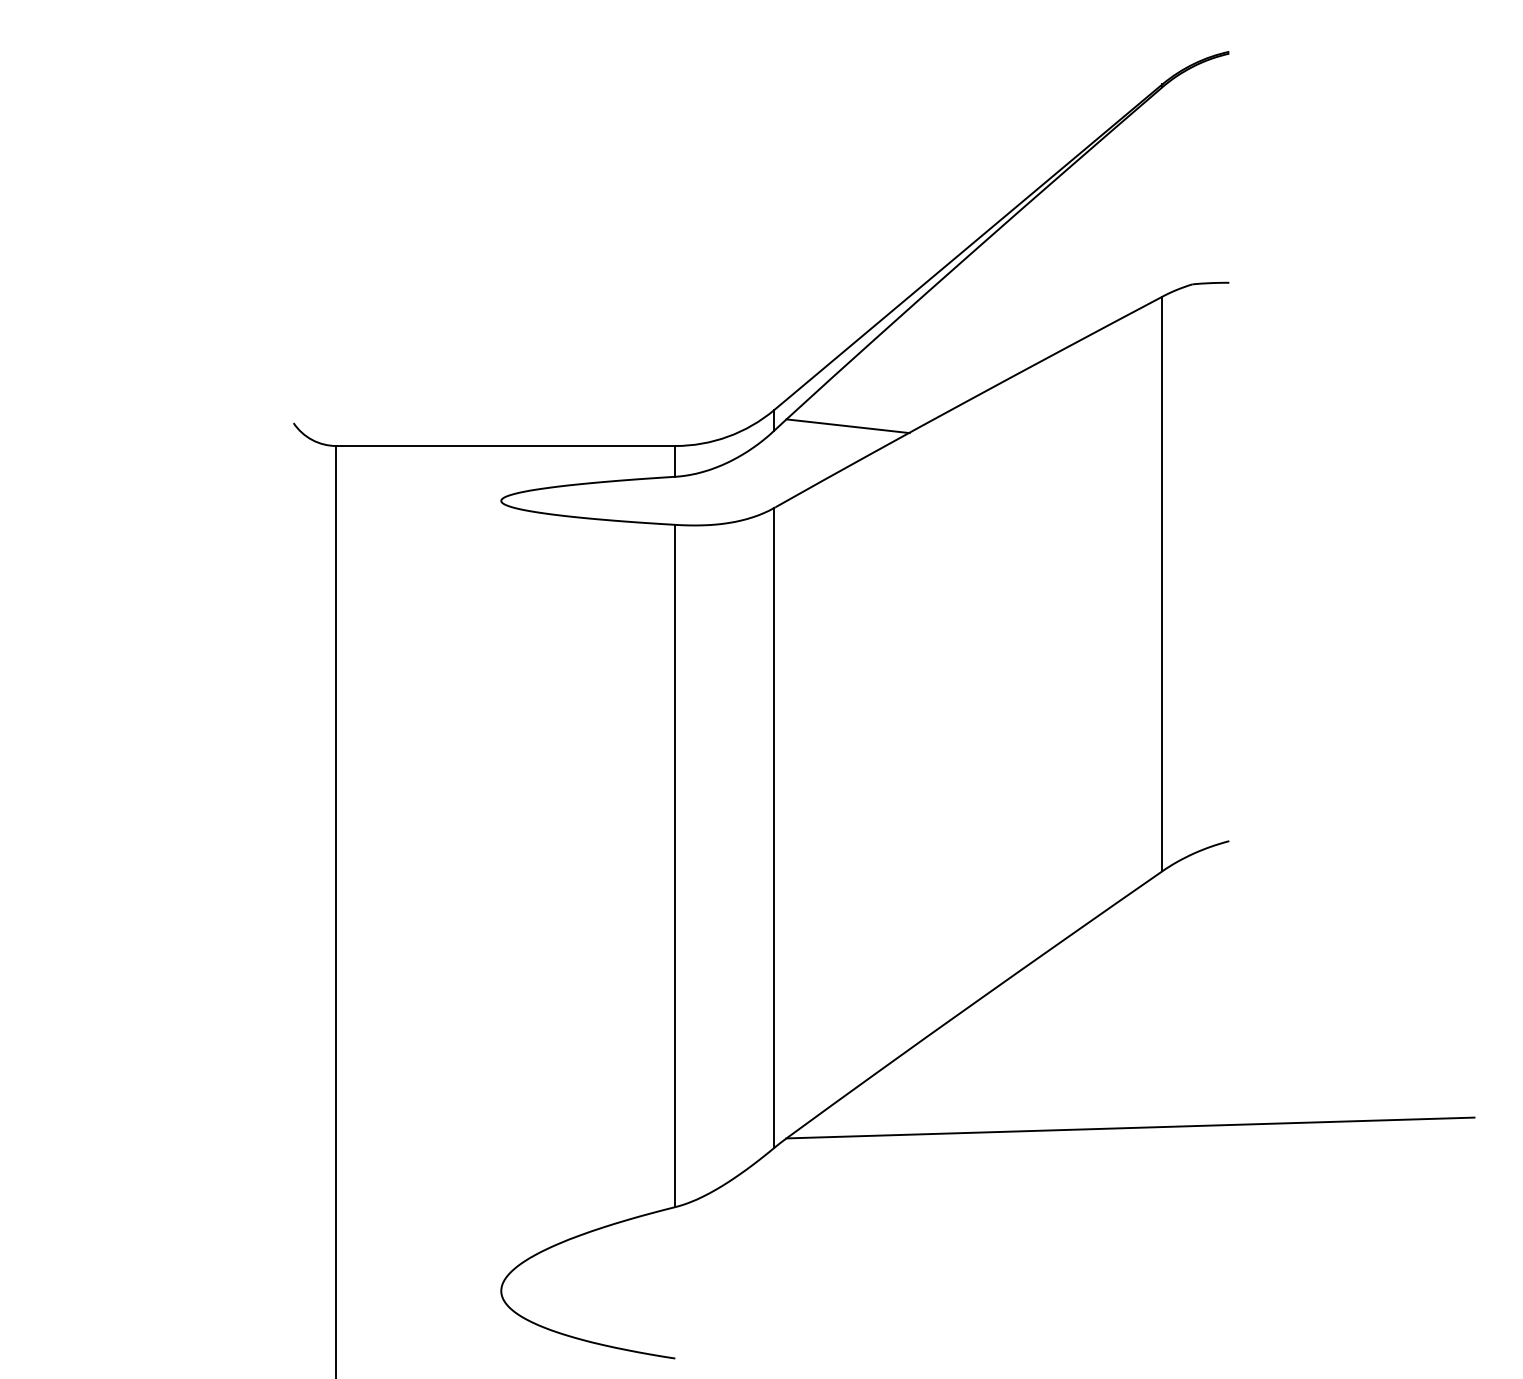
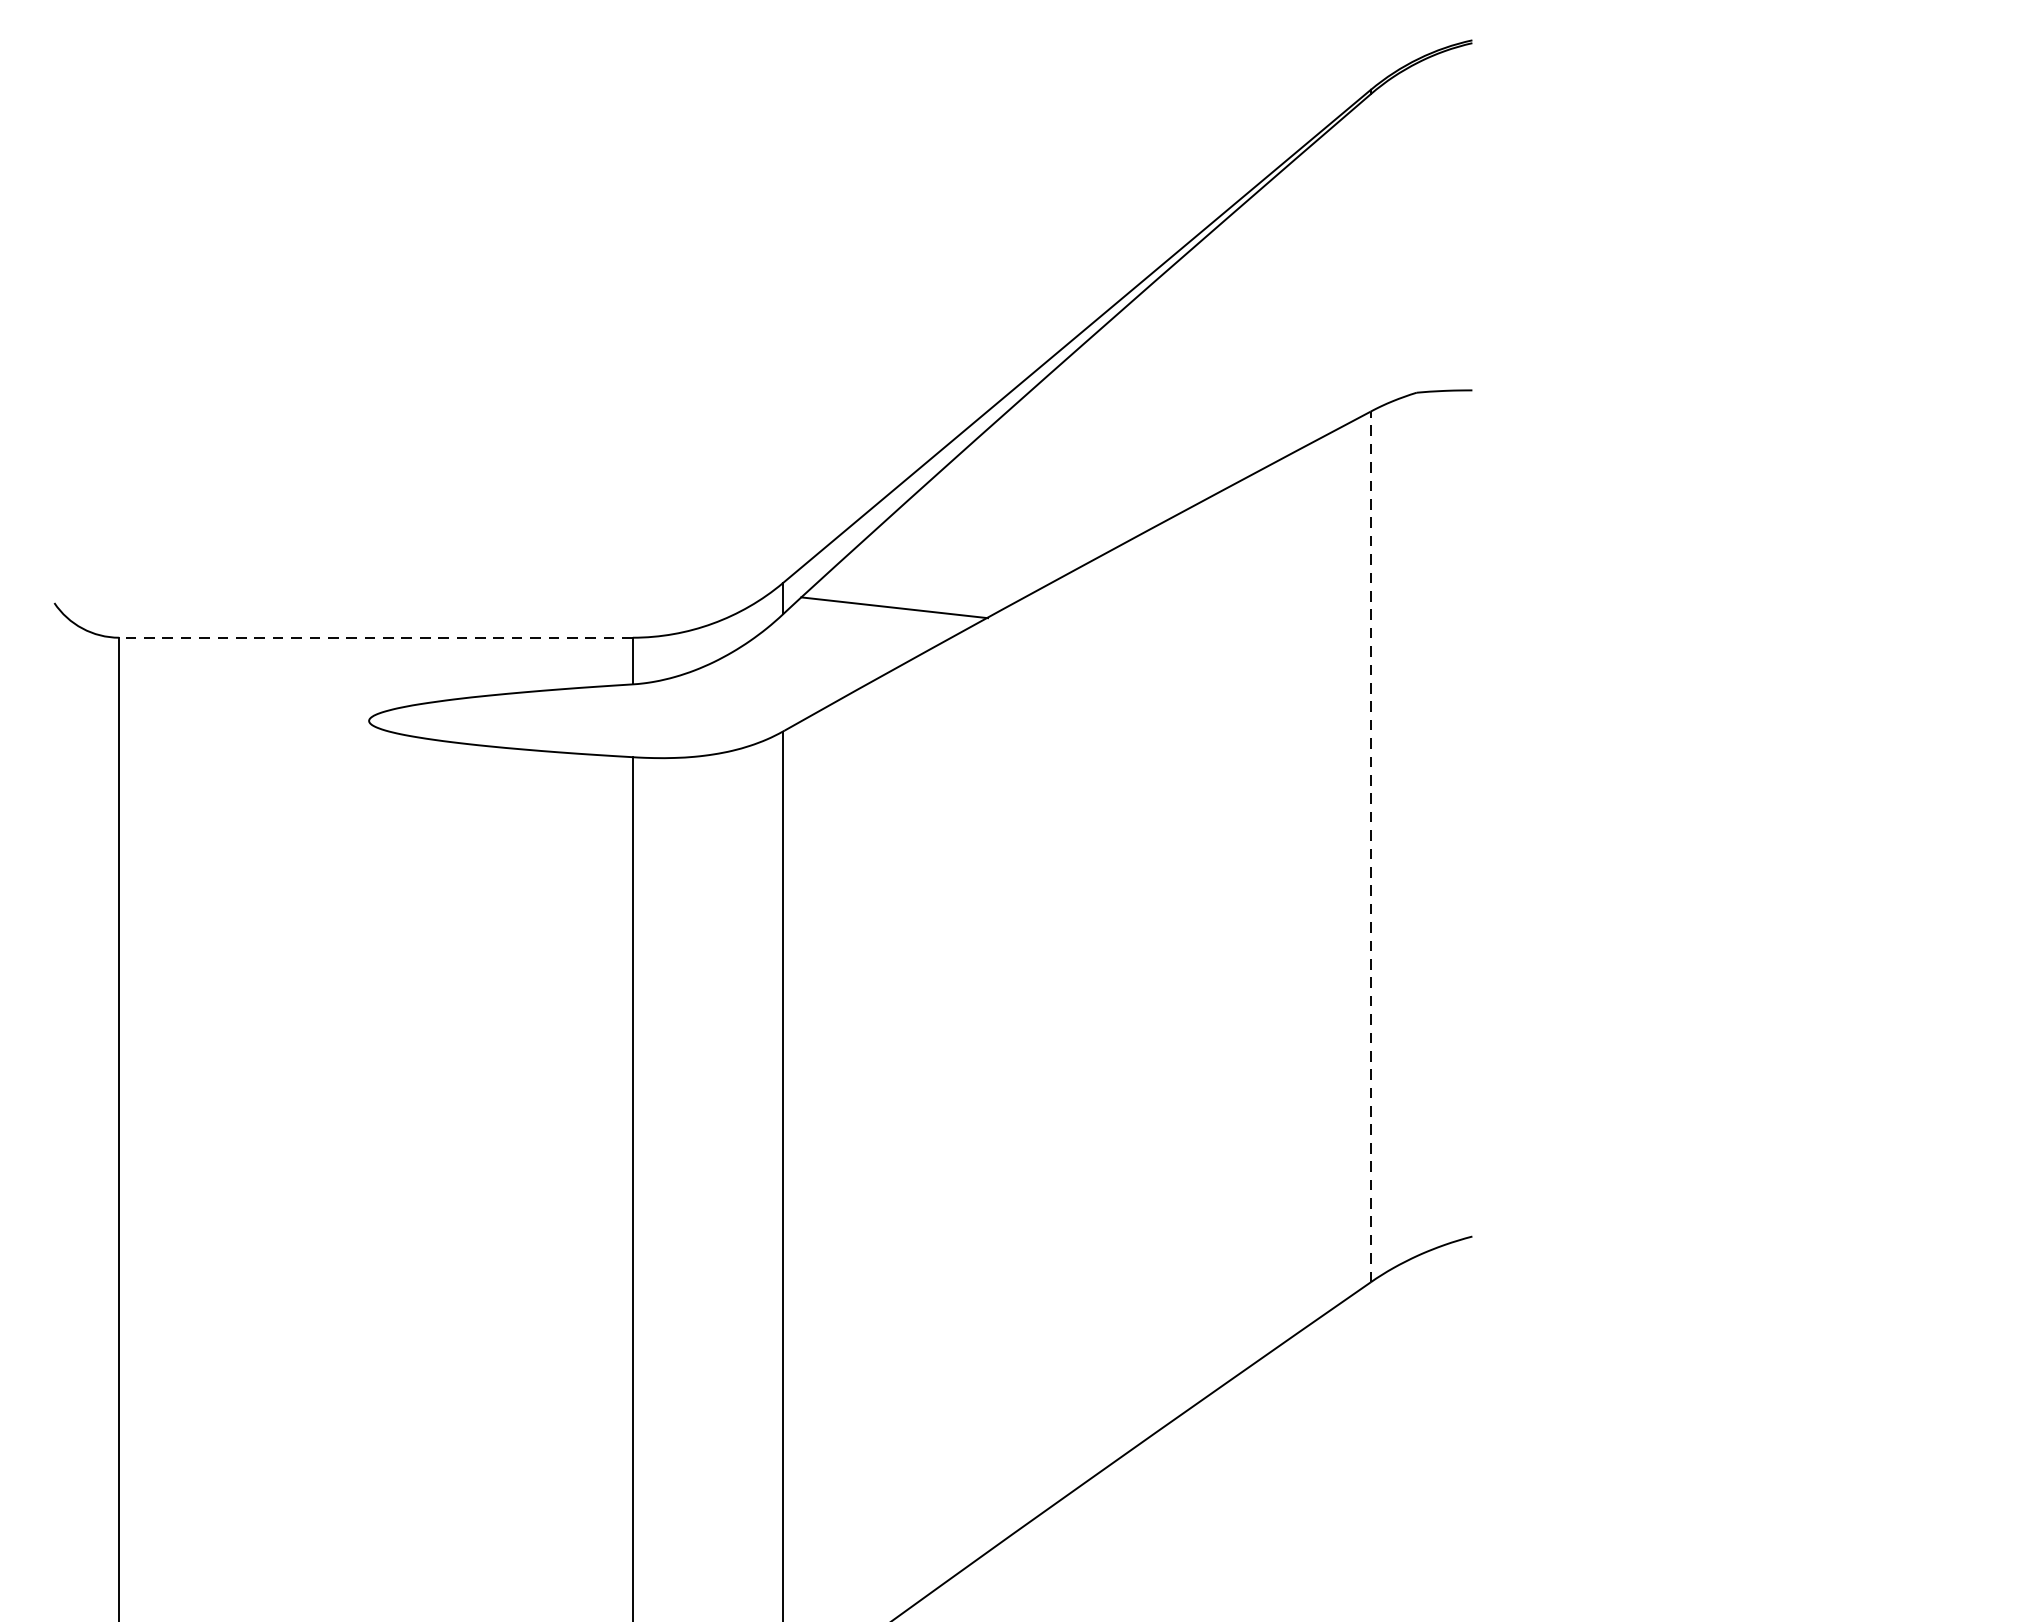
line: (505, 446) -> (375, 638), solid -> dashed
line: (1162, 583) -> (1371, 846), solid -> dashed

